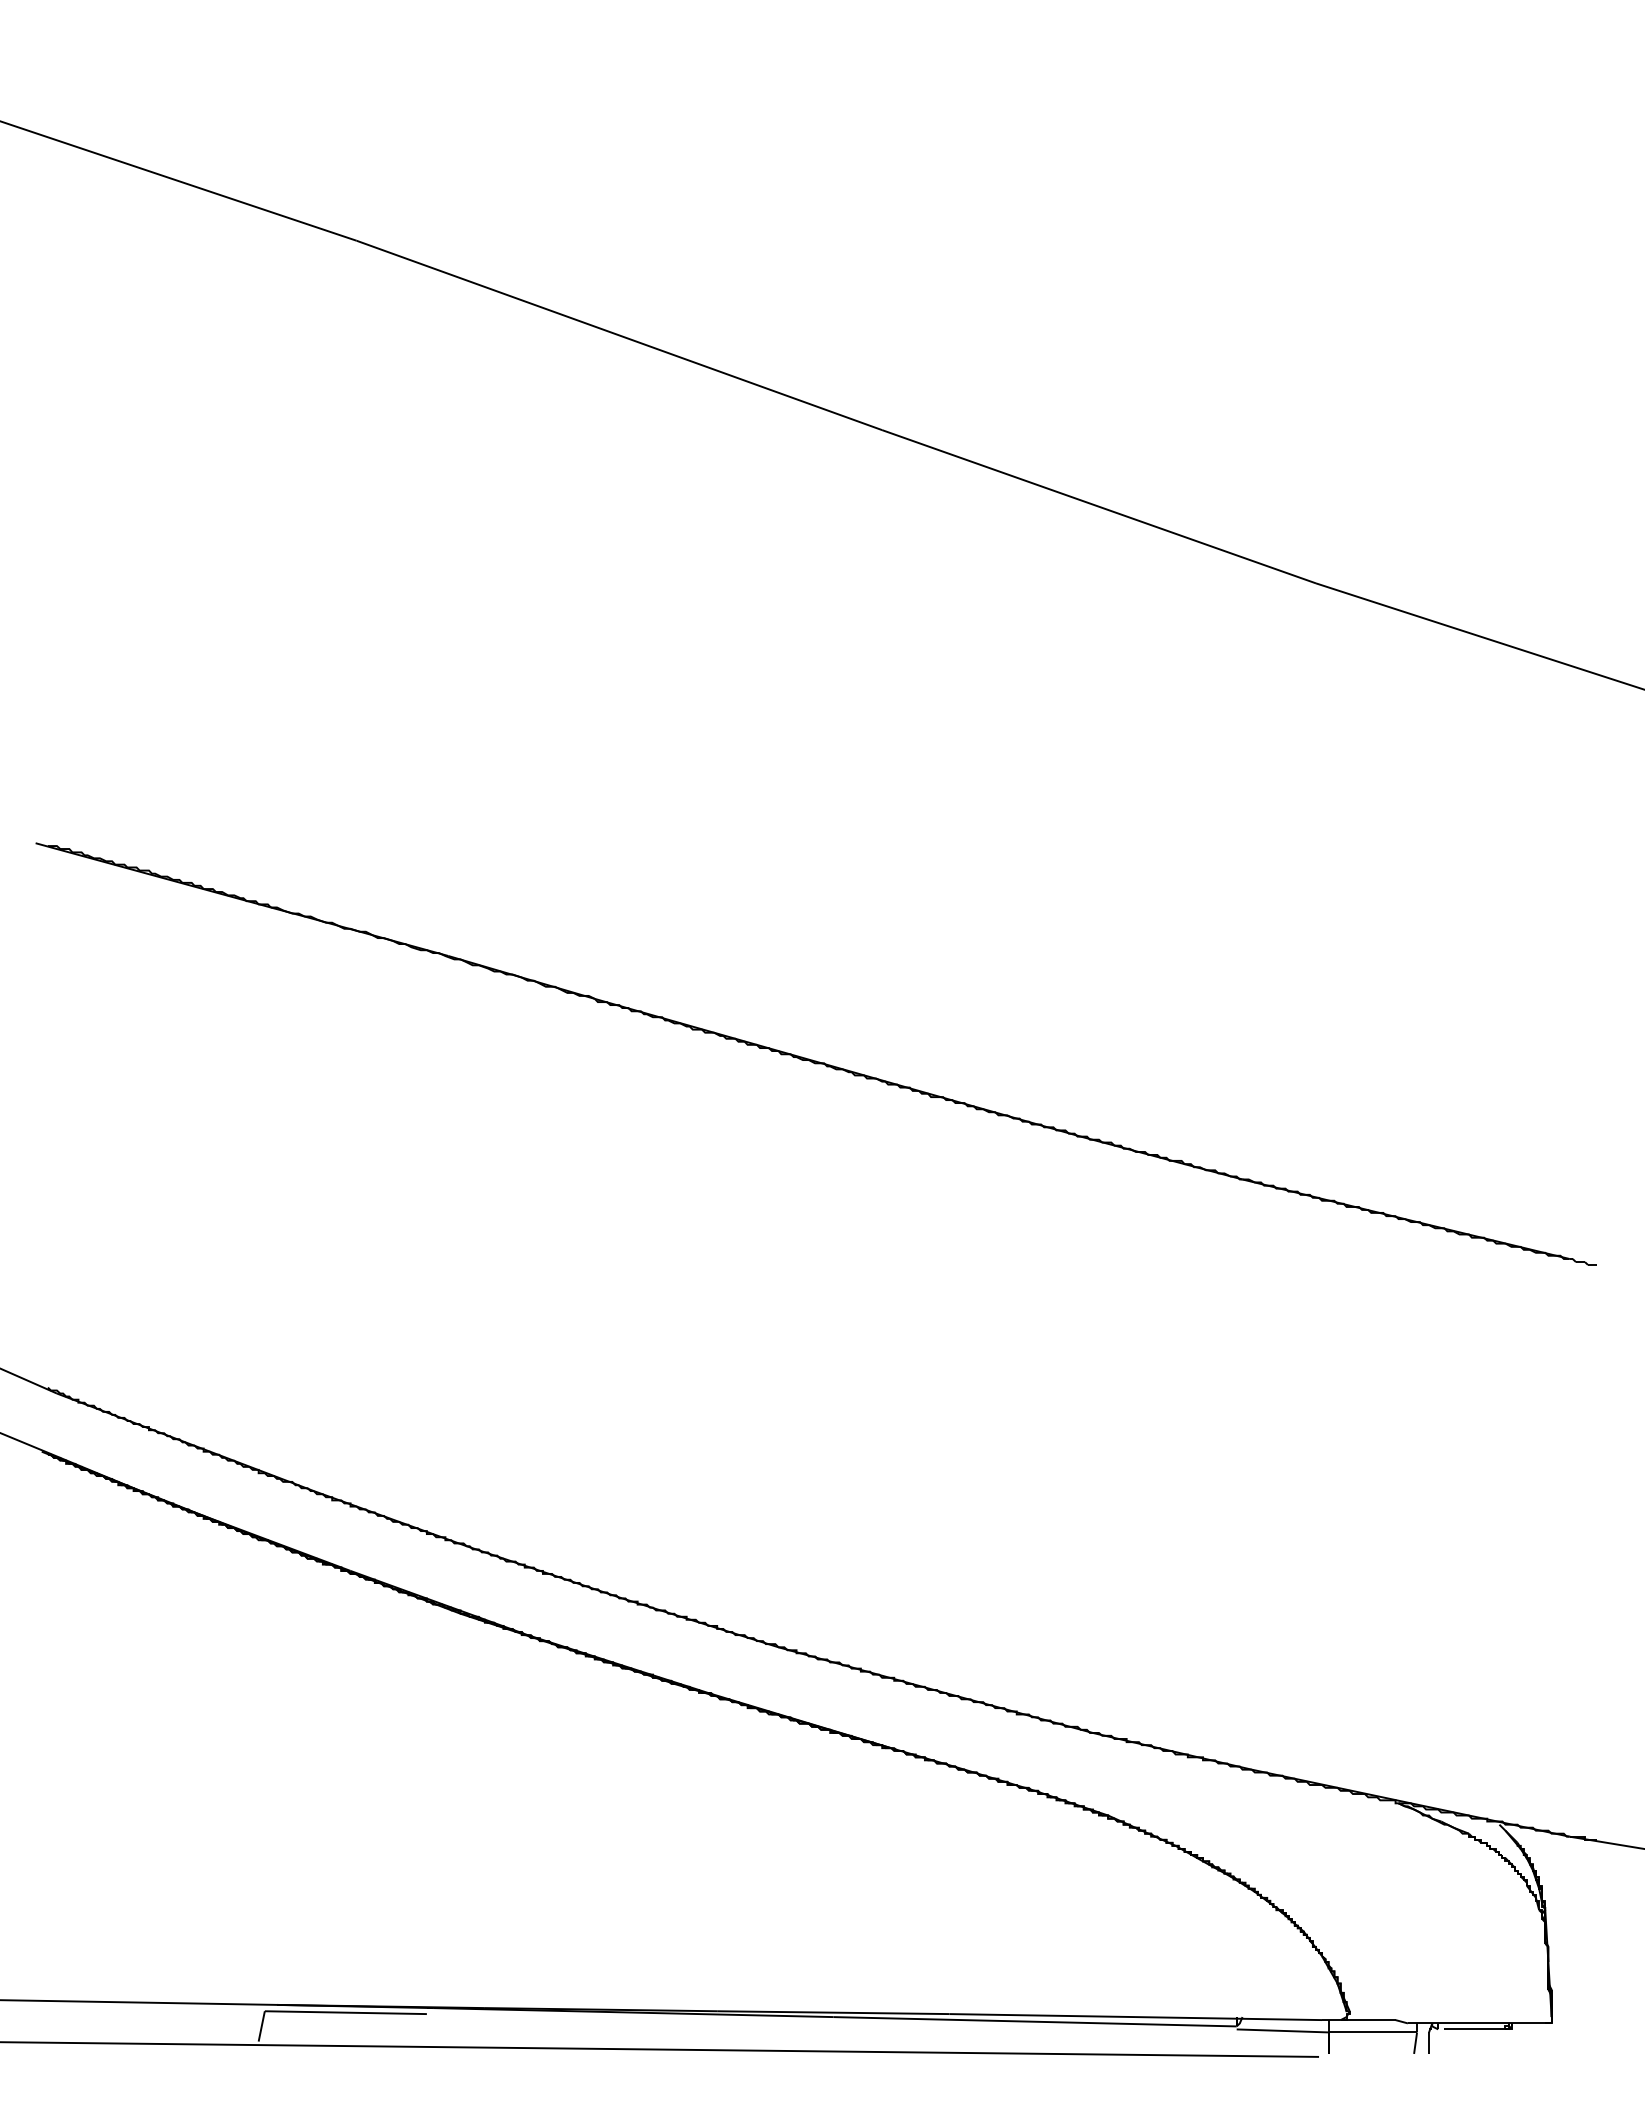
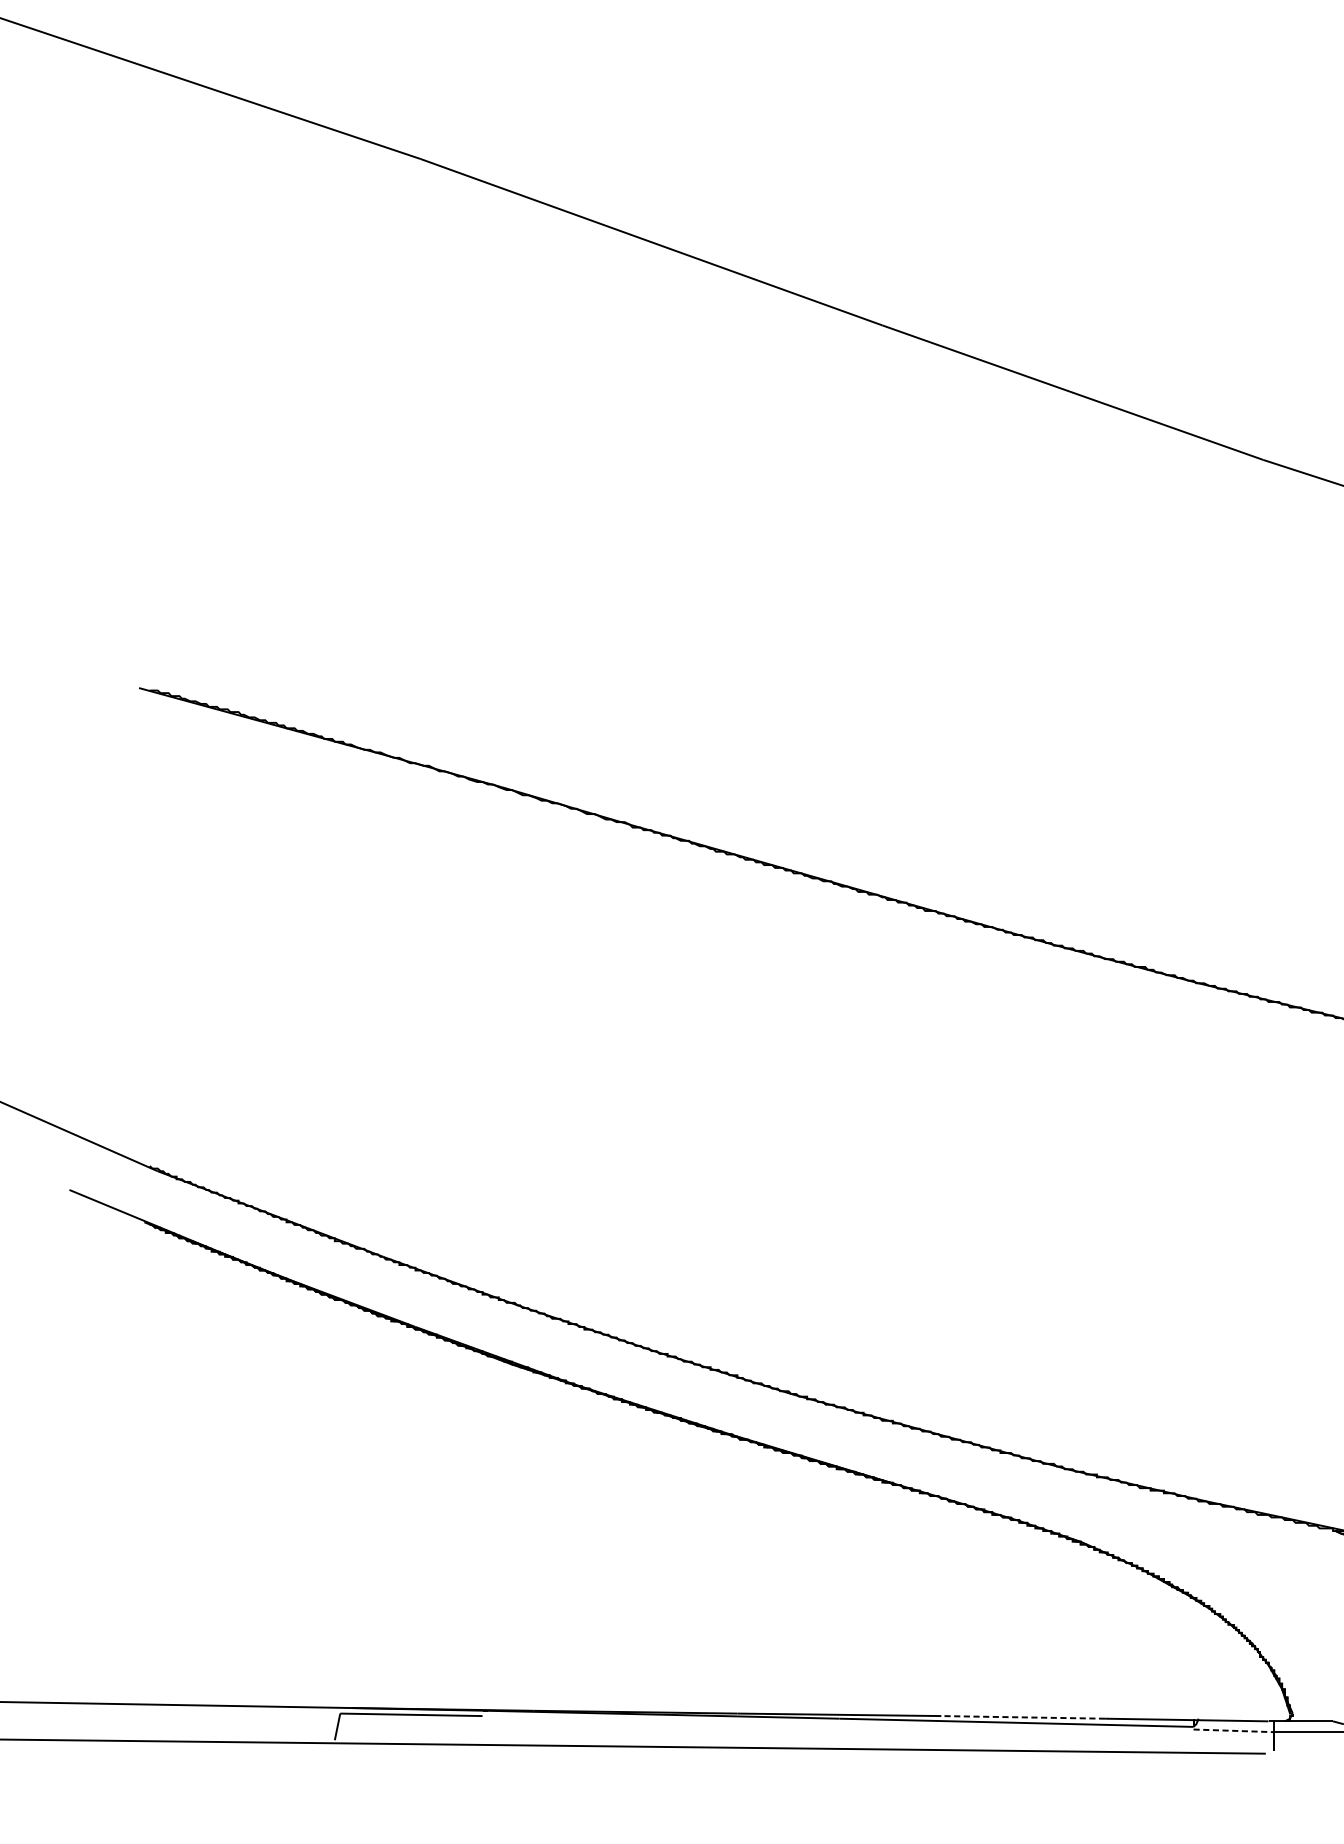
line: (1042, 2015) -> (1023, 1717), solid -> dashed
line: (1282, 2030) -> (1233, 1730), solid -> dashed

